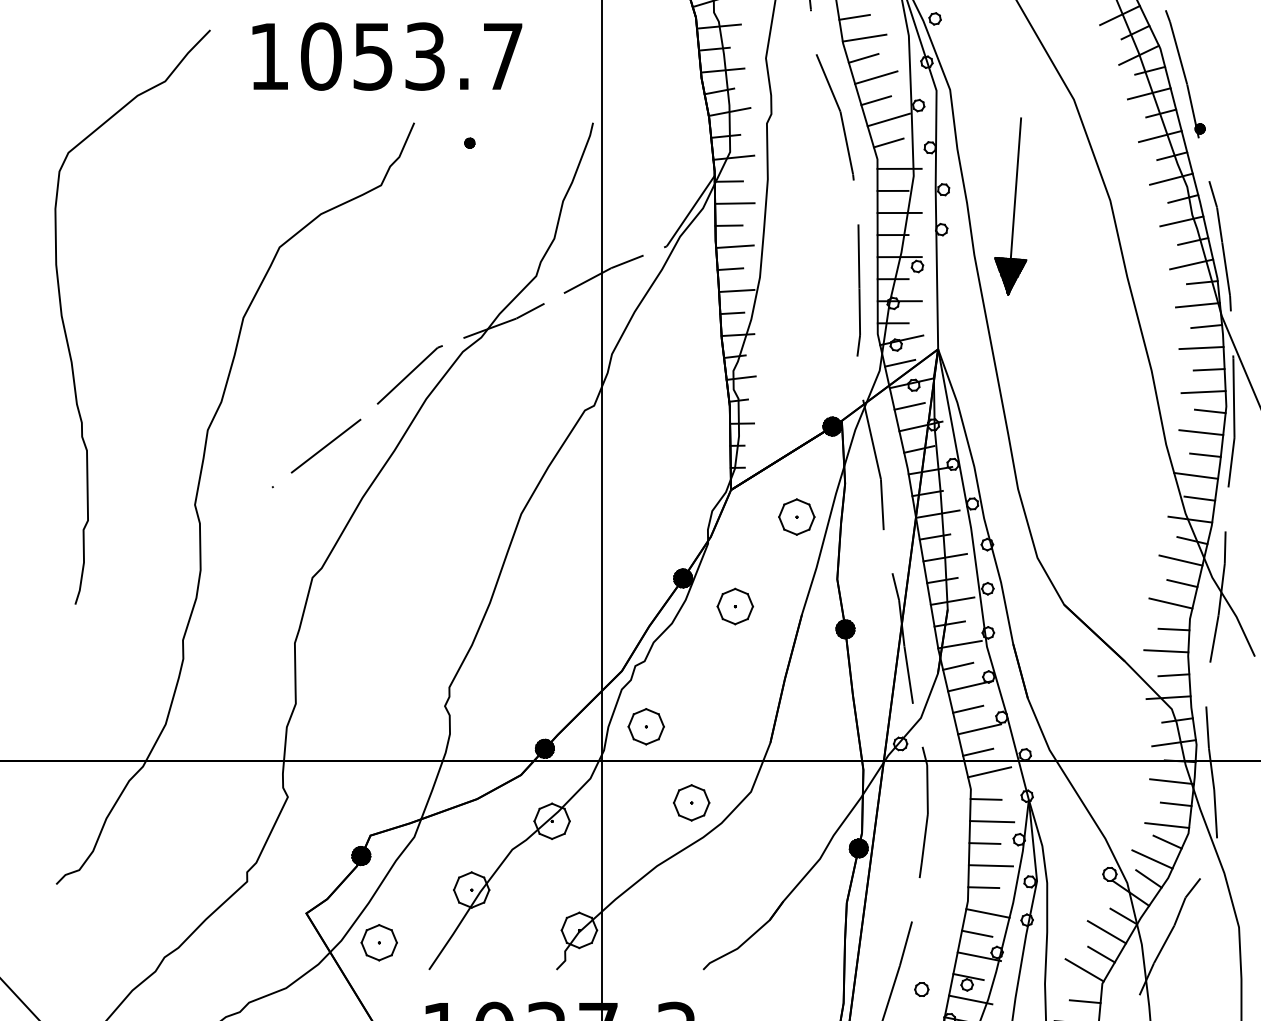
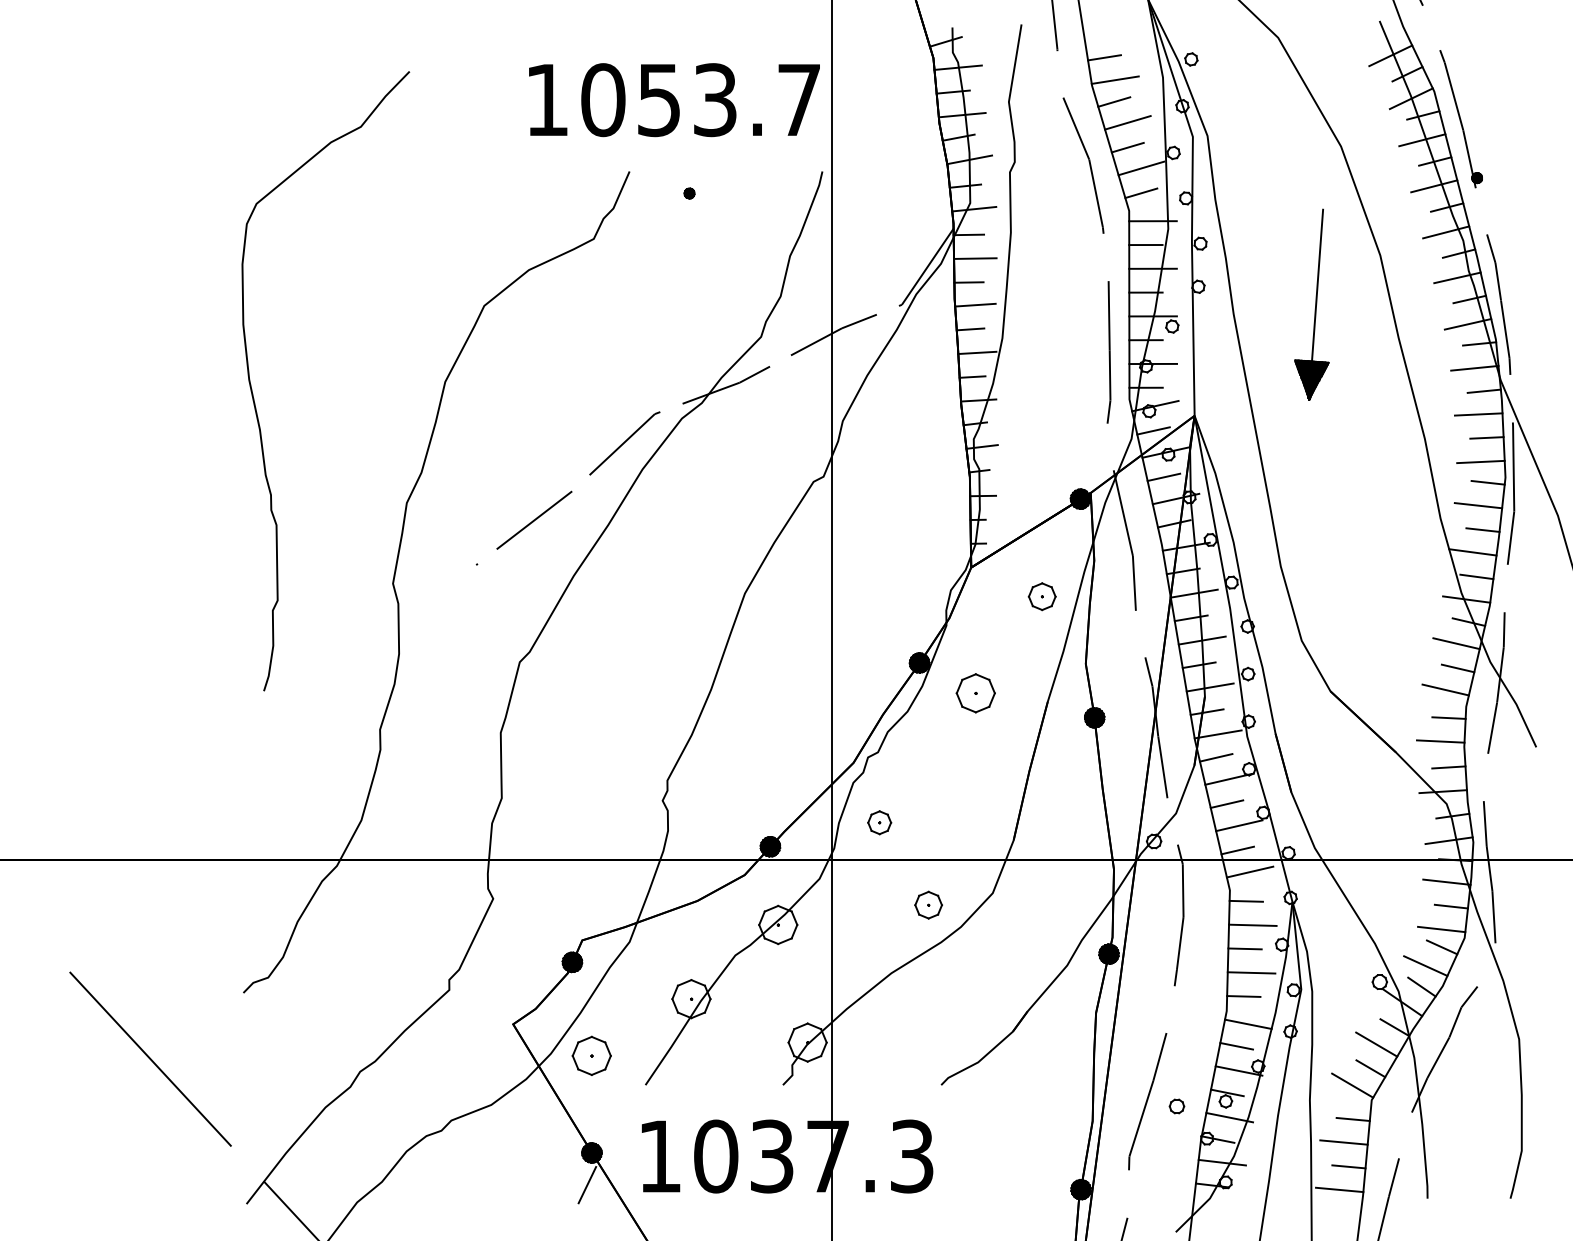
text: (387, 56) -> (674, 100), moved
part: (1010, 206) -> (1311, 304), moved
part: (797, 516) -> (1042, 596), size x0.7
part: (646, 726) -> (879, 822), size x0.6
part: (691, 803) -> (928, 905), size x0.7

